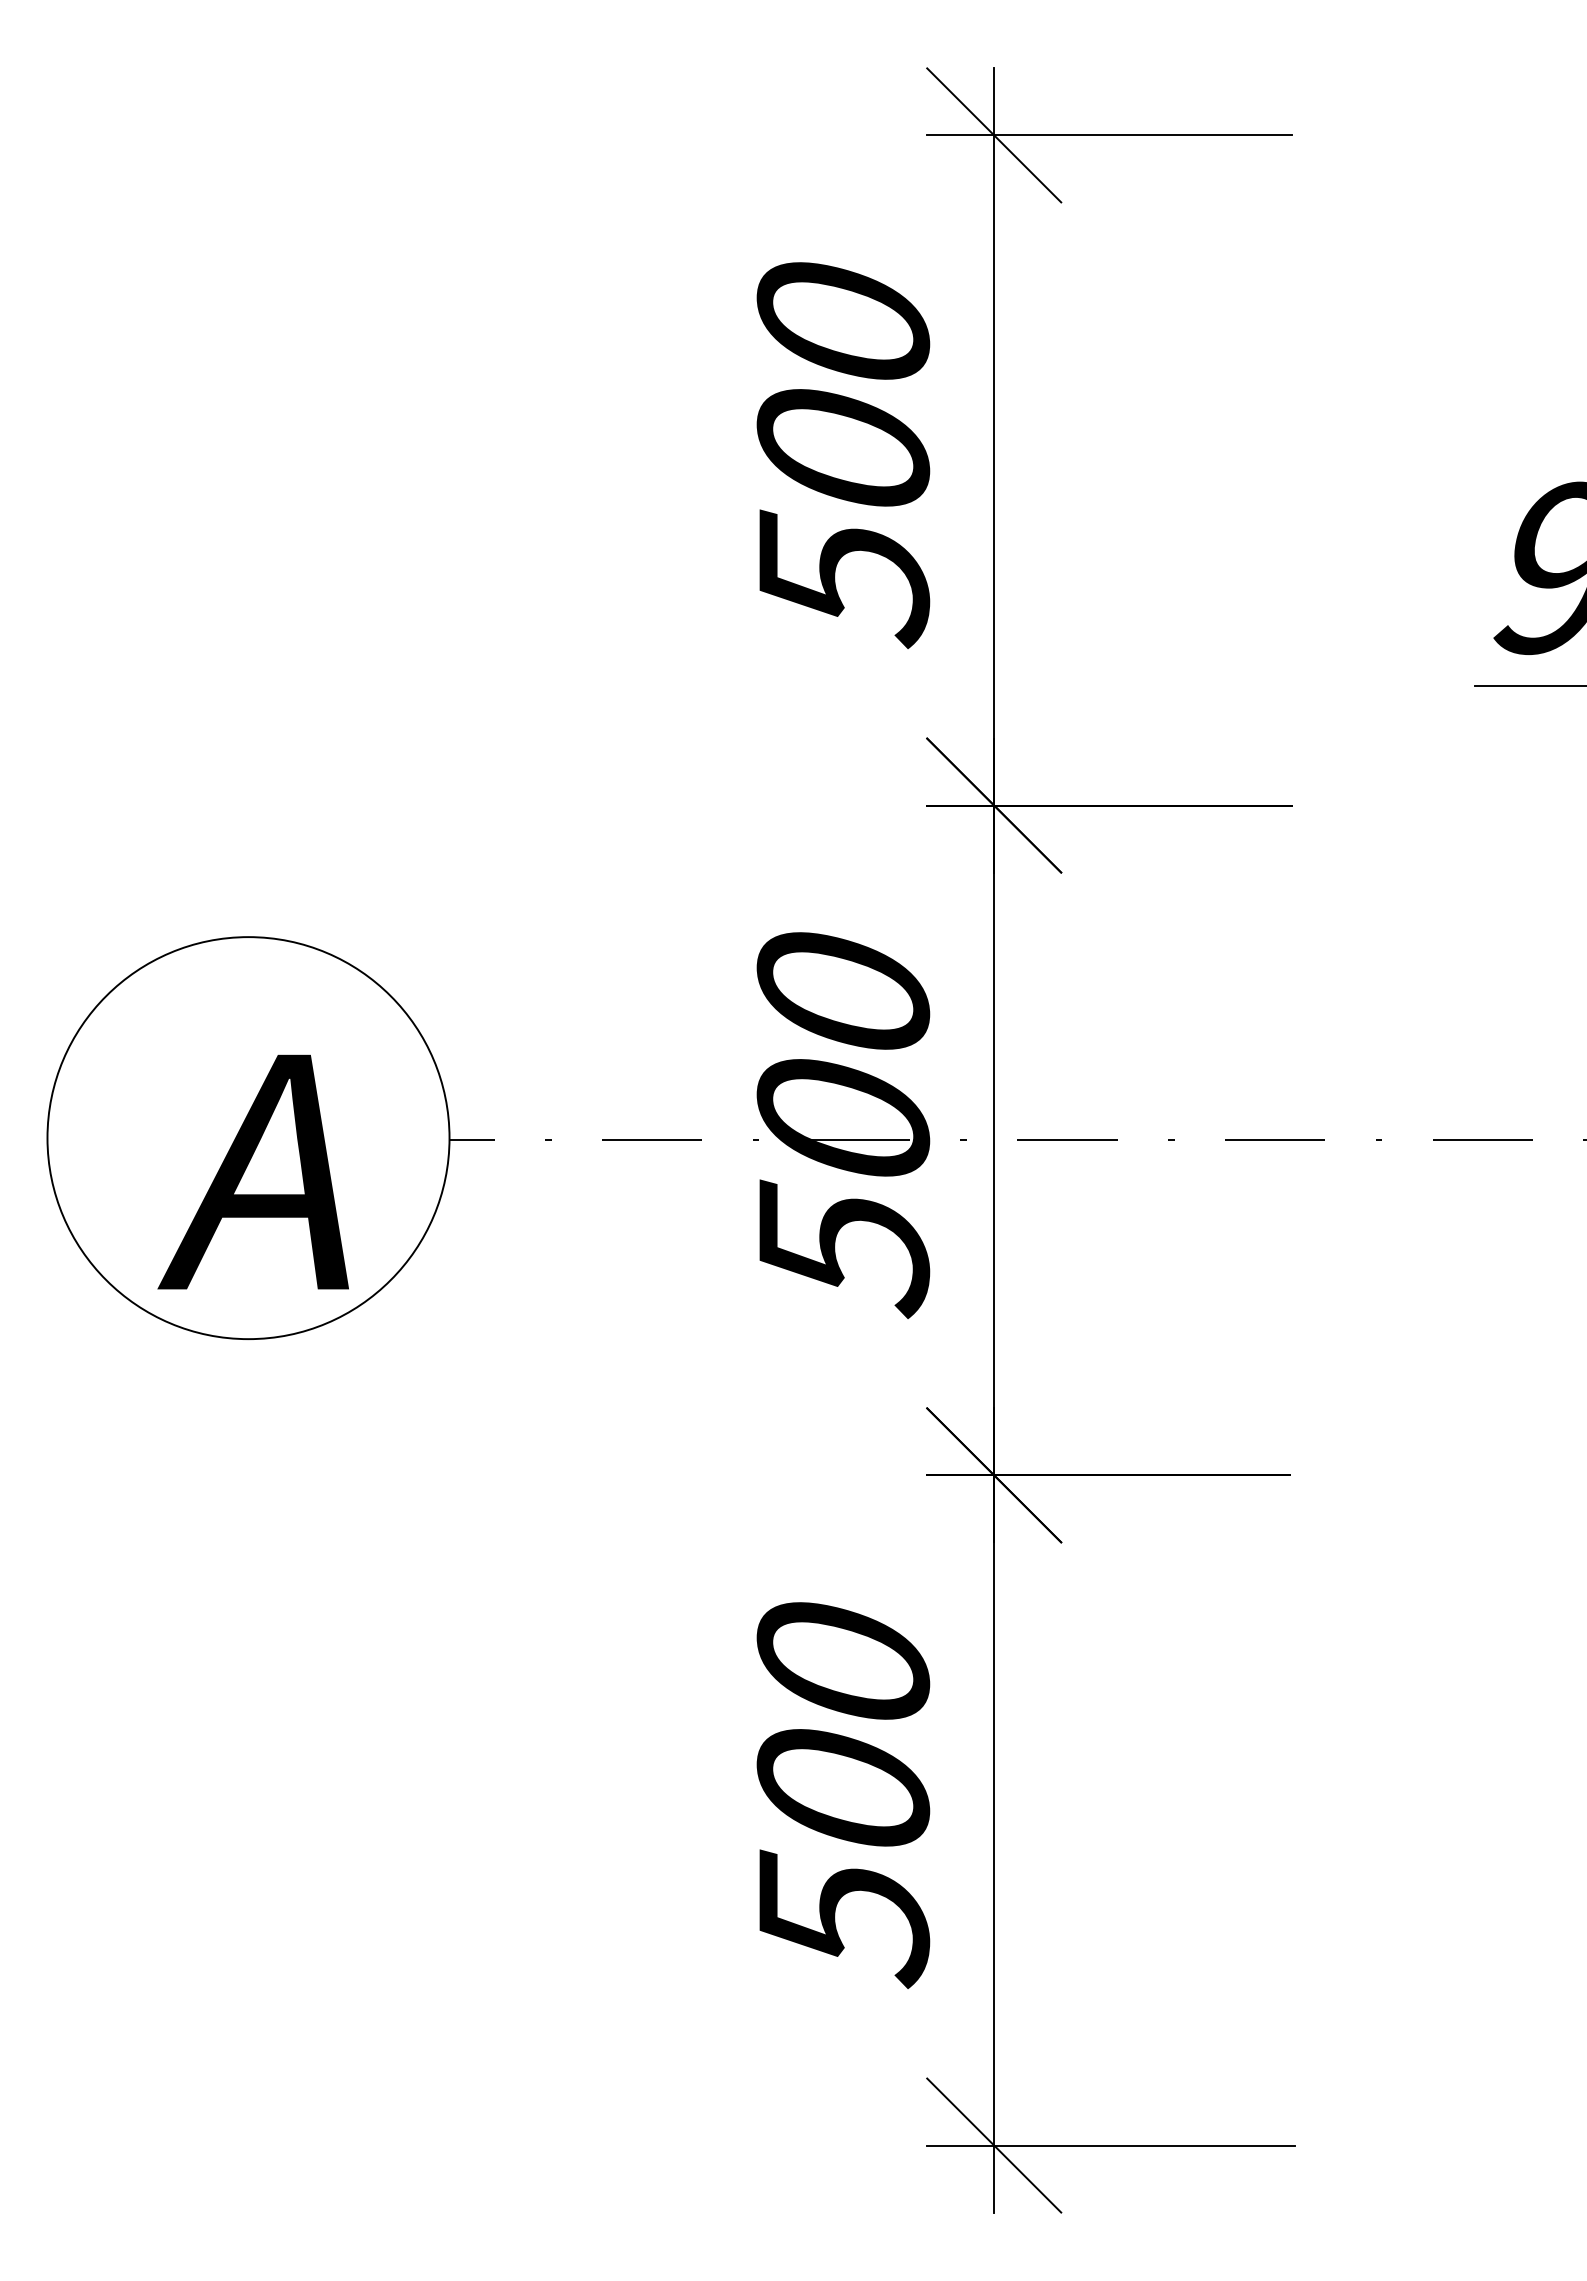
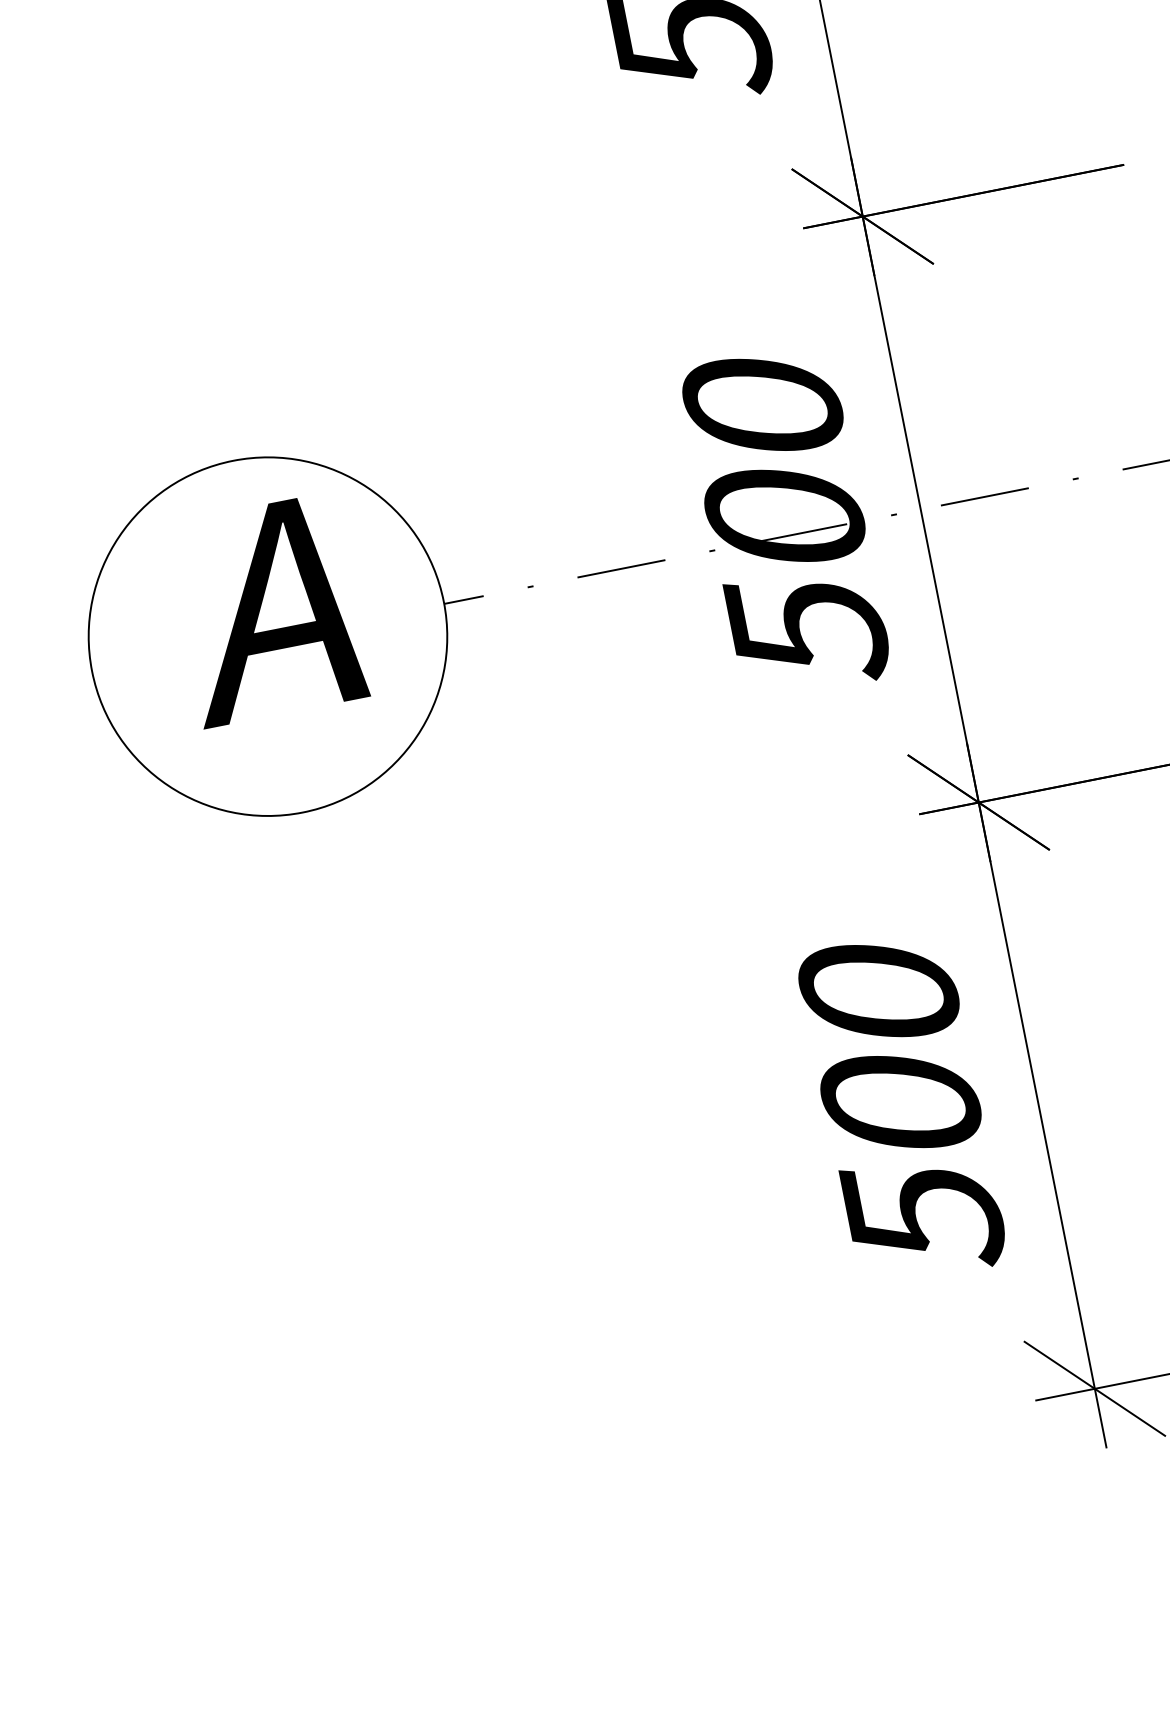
text: (252, 1171) -> (266, 610), moved

